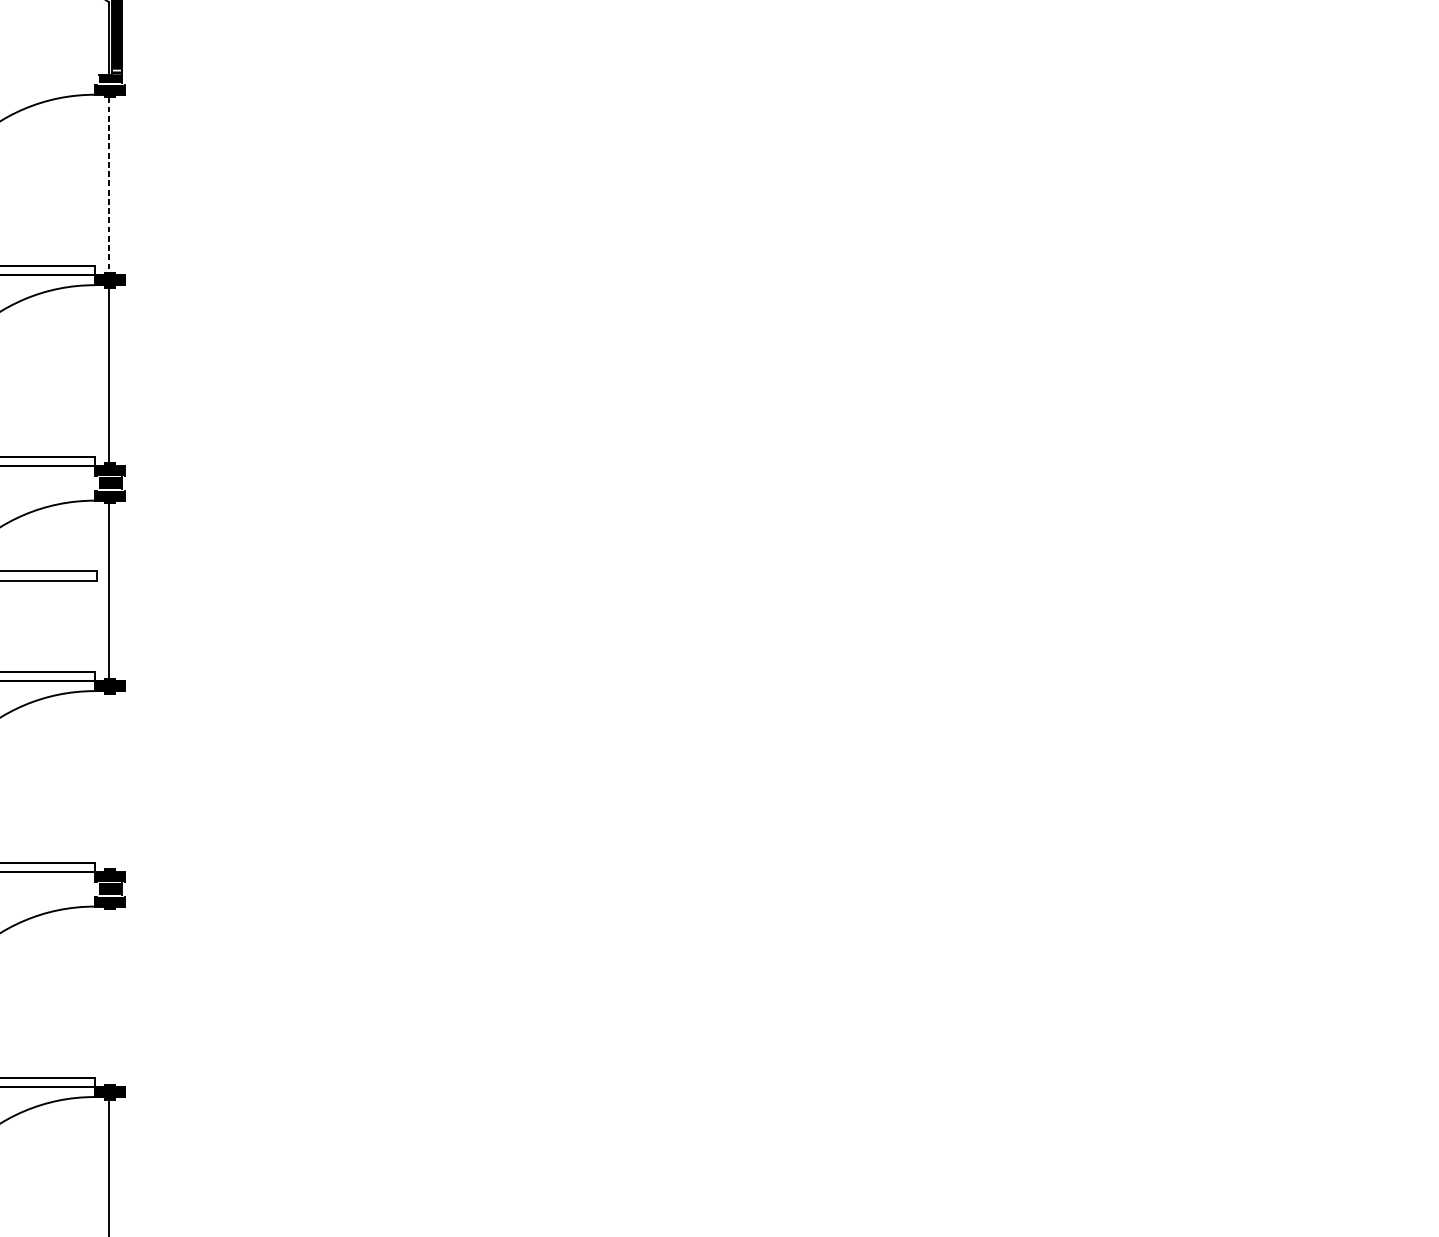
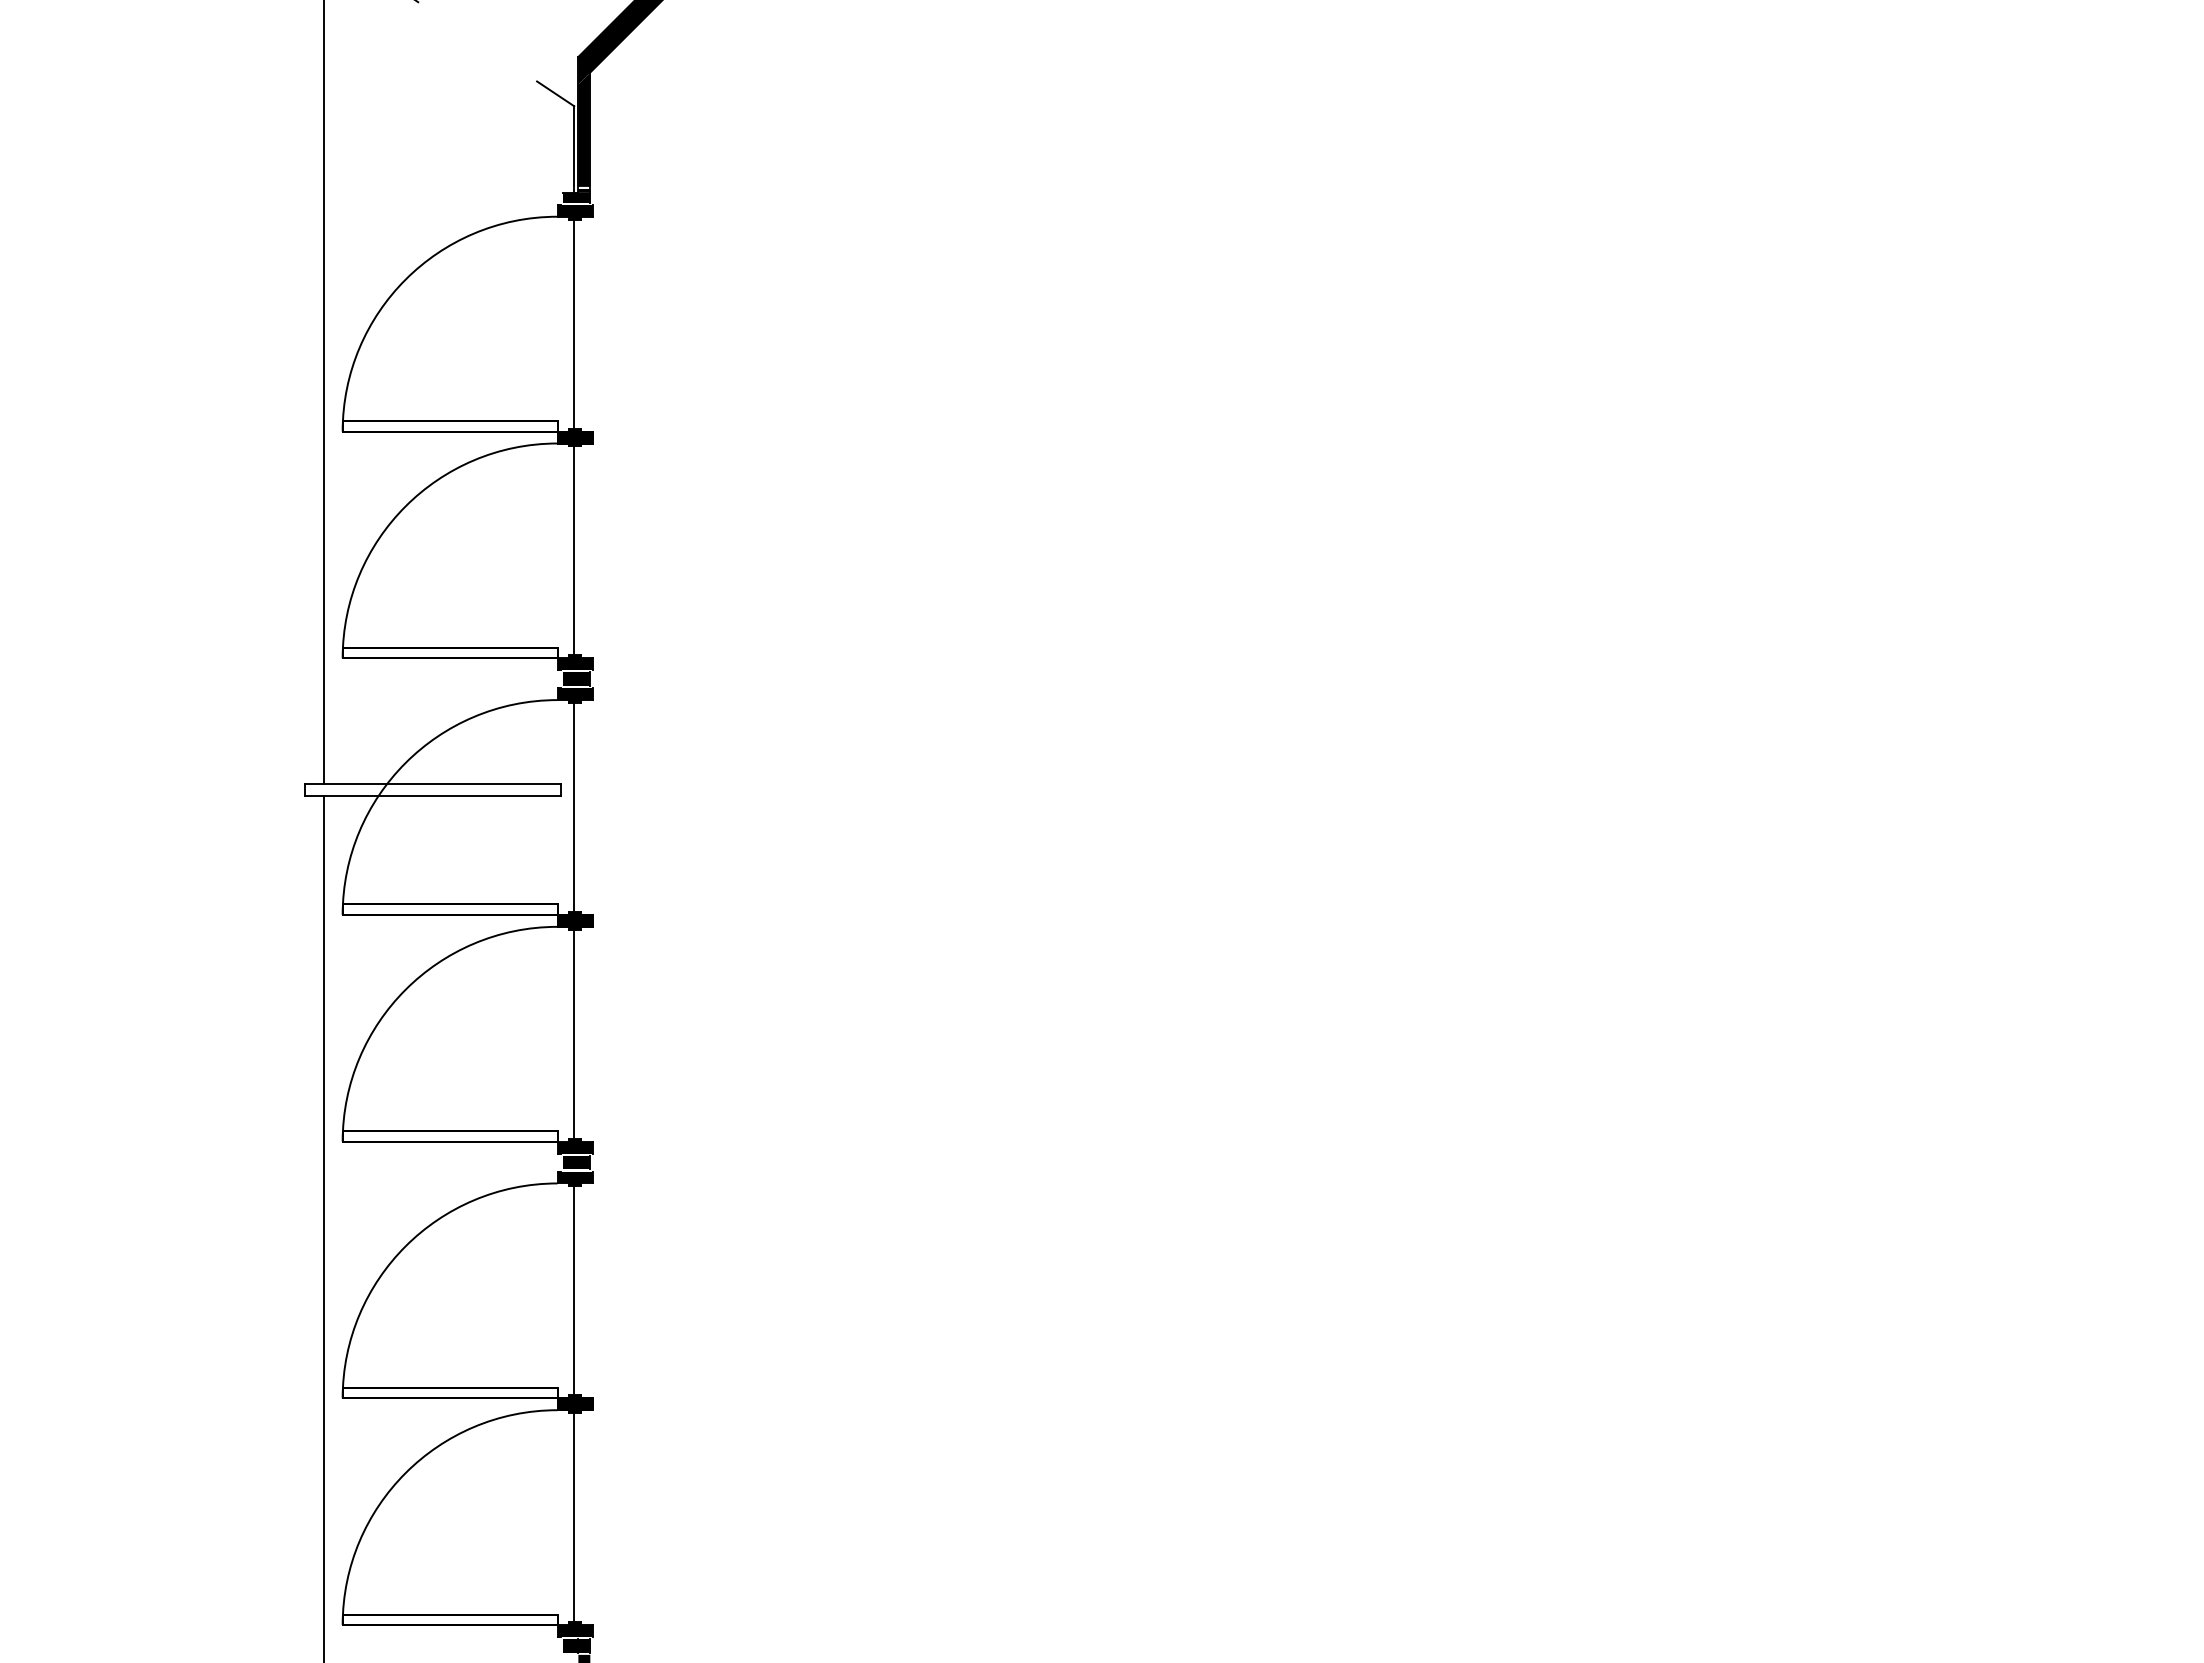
line: (108, 185) -> (574, 324), dashed -> solid
line: (108, 780) -> (574, 1033), added
line: (108, 996) -> (574, 1290), added

